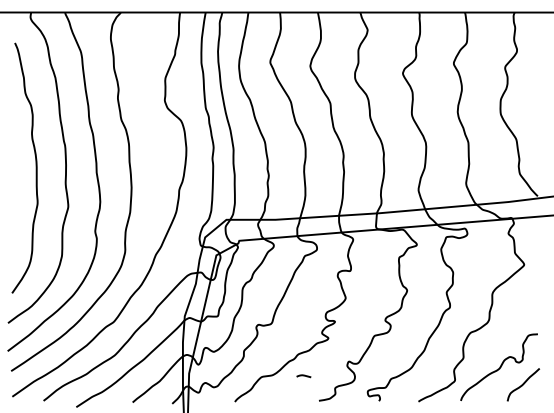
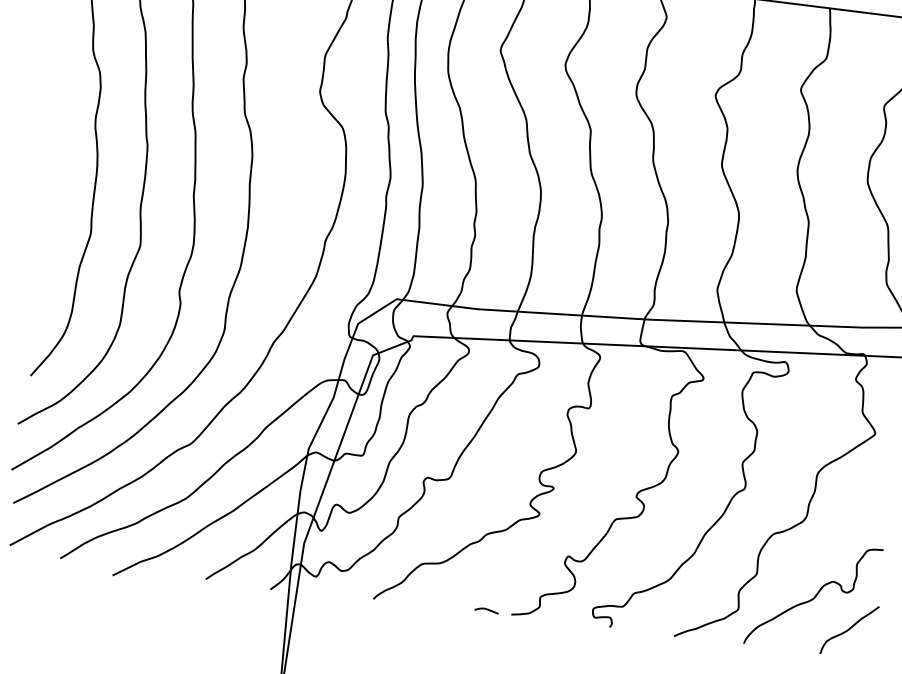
curve: (303, 376) -> (486, 610), moved

